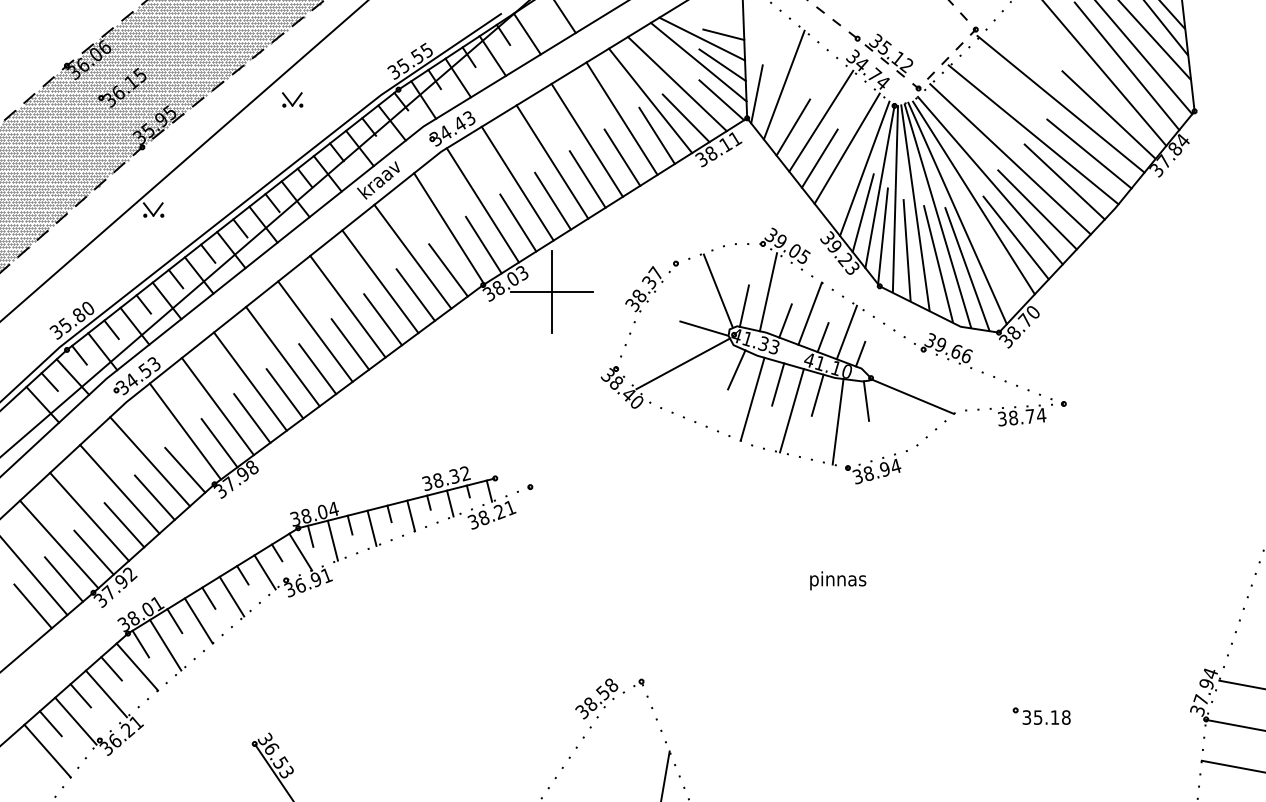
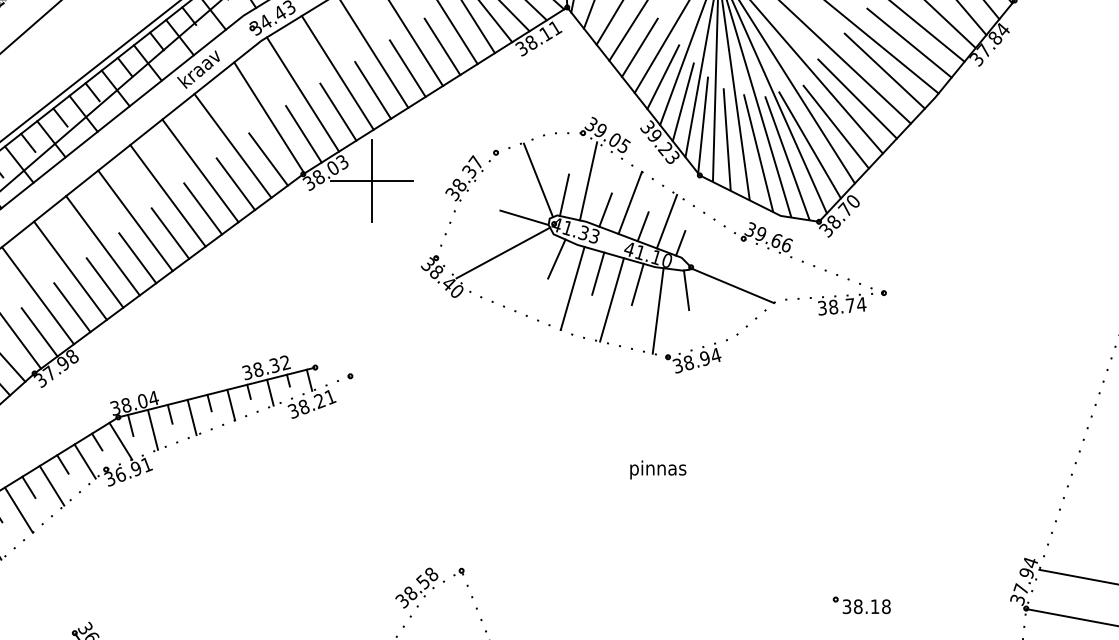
line: (843, 187) -> (663, 76), added
line: (989, 256) -> (809, 145), added
text: (1037, 717) -> (857, 606), 35.18 -> 38.18

